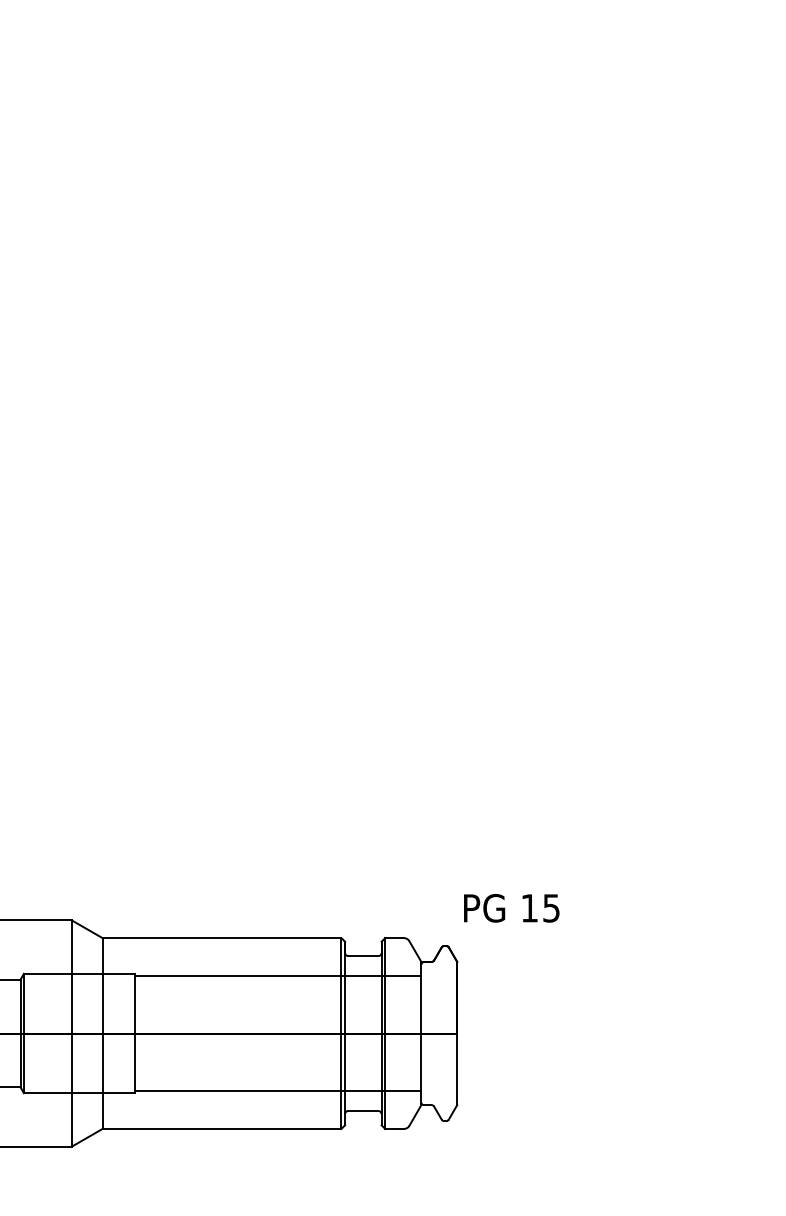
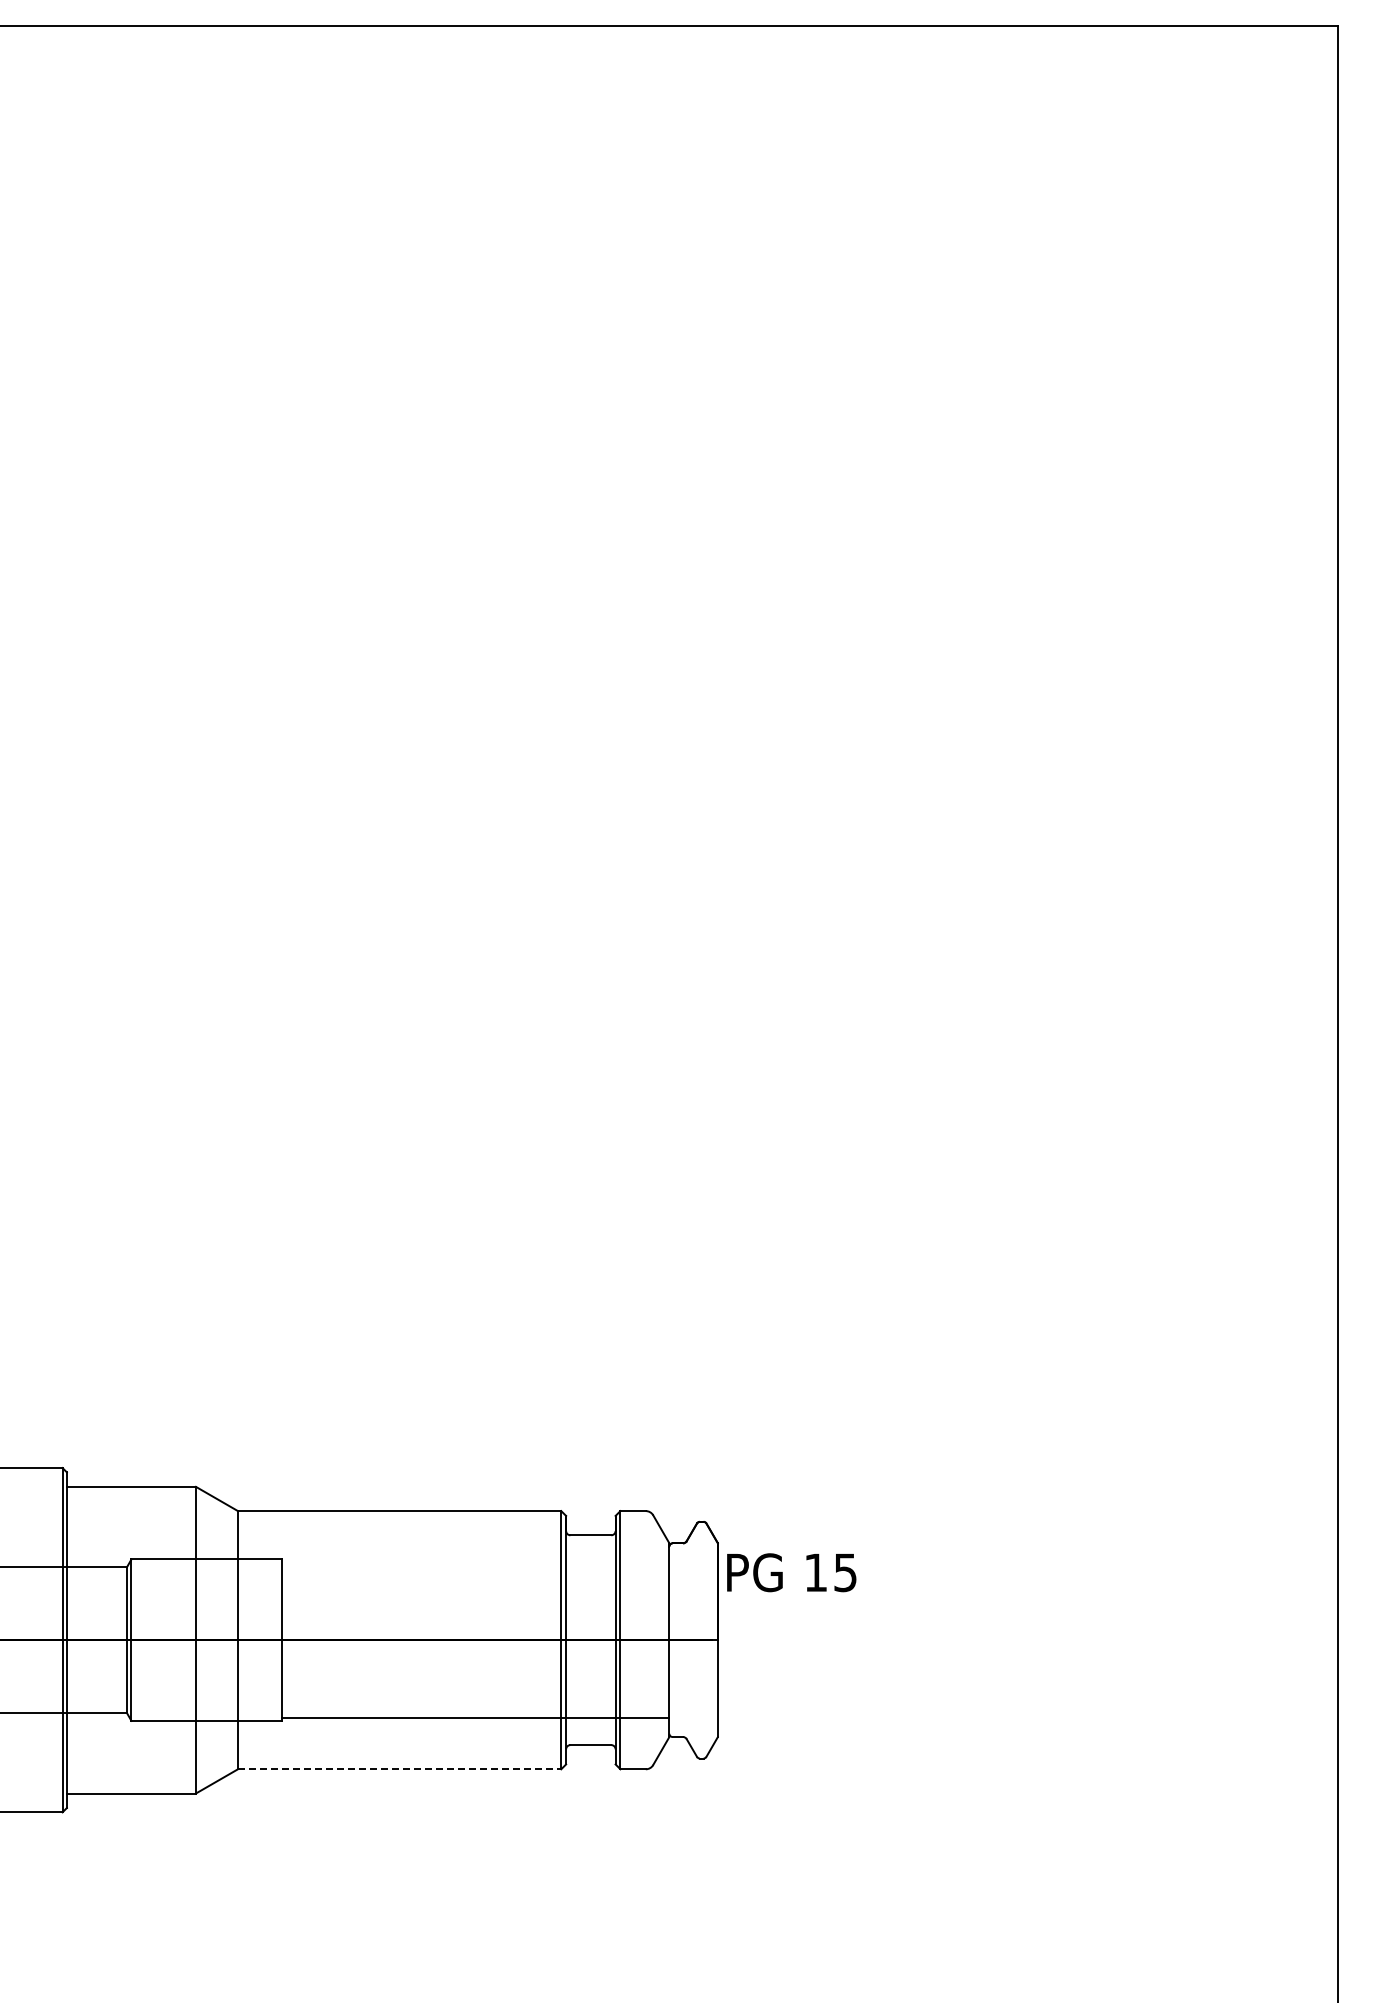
text: (511, 908) -> (791, 1572), moved
line: (278, 975) -> (475, 1561), removed
line: (221, 1129) -> (399, 1769), solid -> dashed

